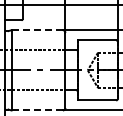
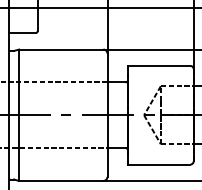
line: (37, 30) -> (61, 49), dashed -> solid
line: (37, 110) -> (61, 181), dashed -> solid

